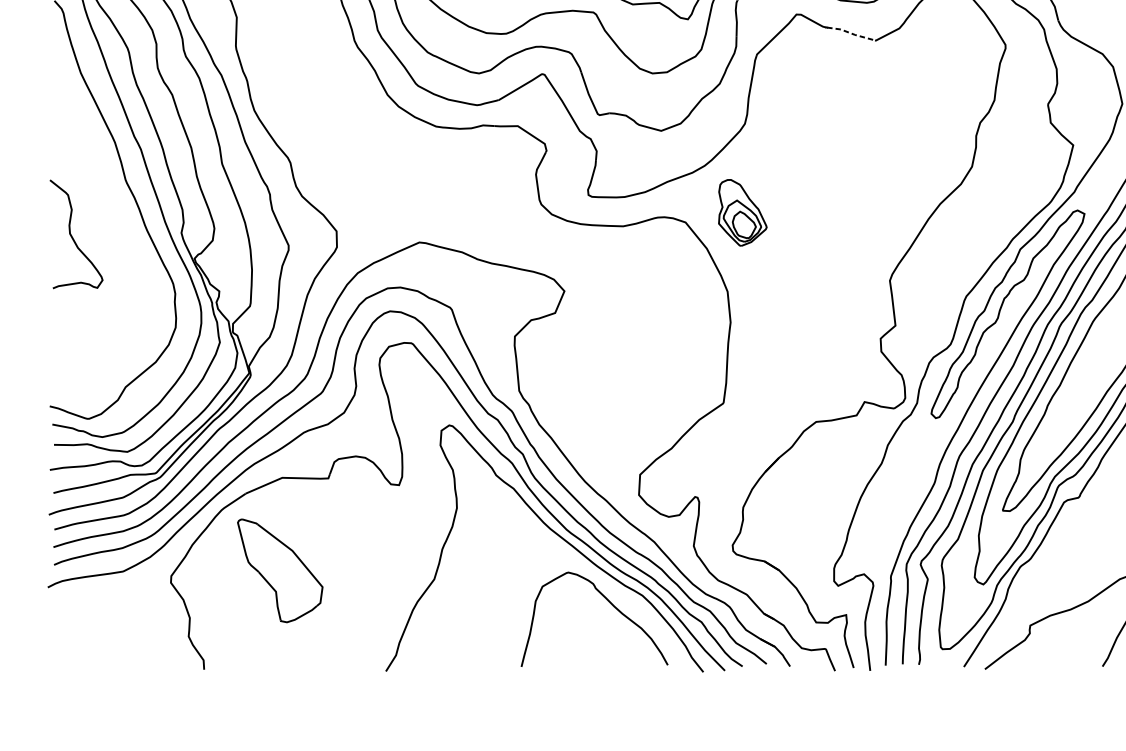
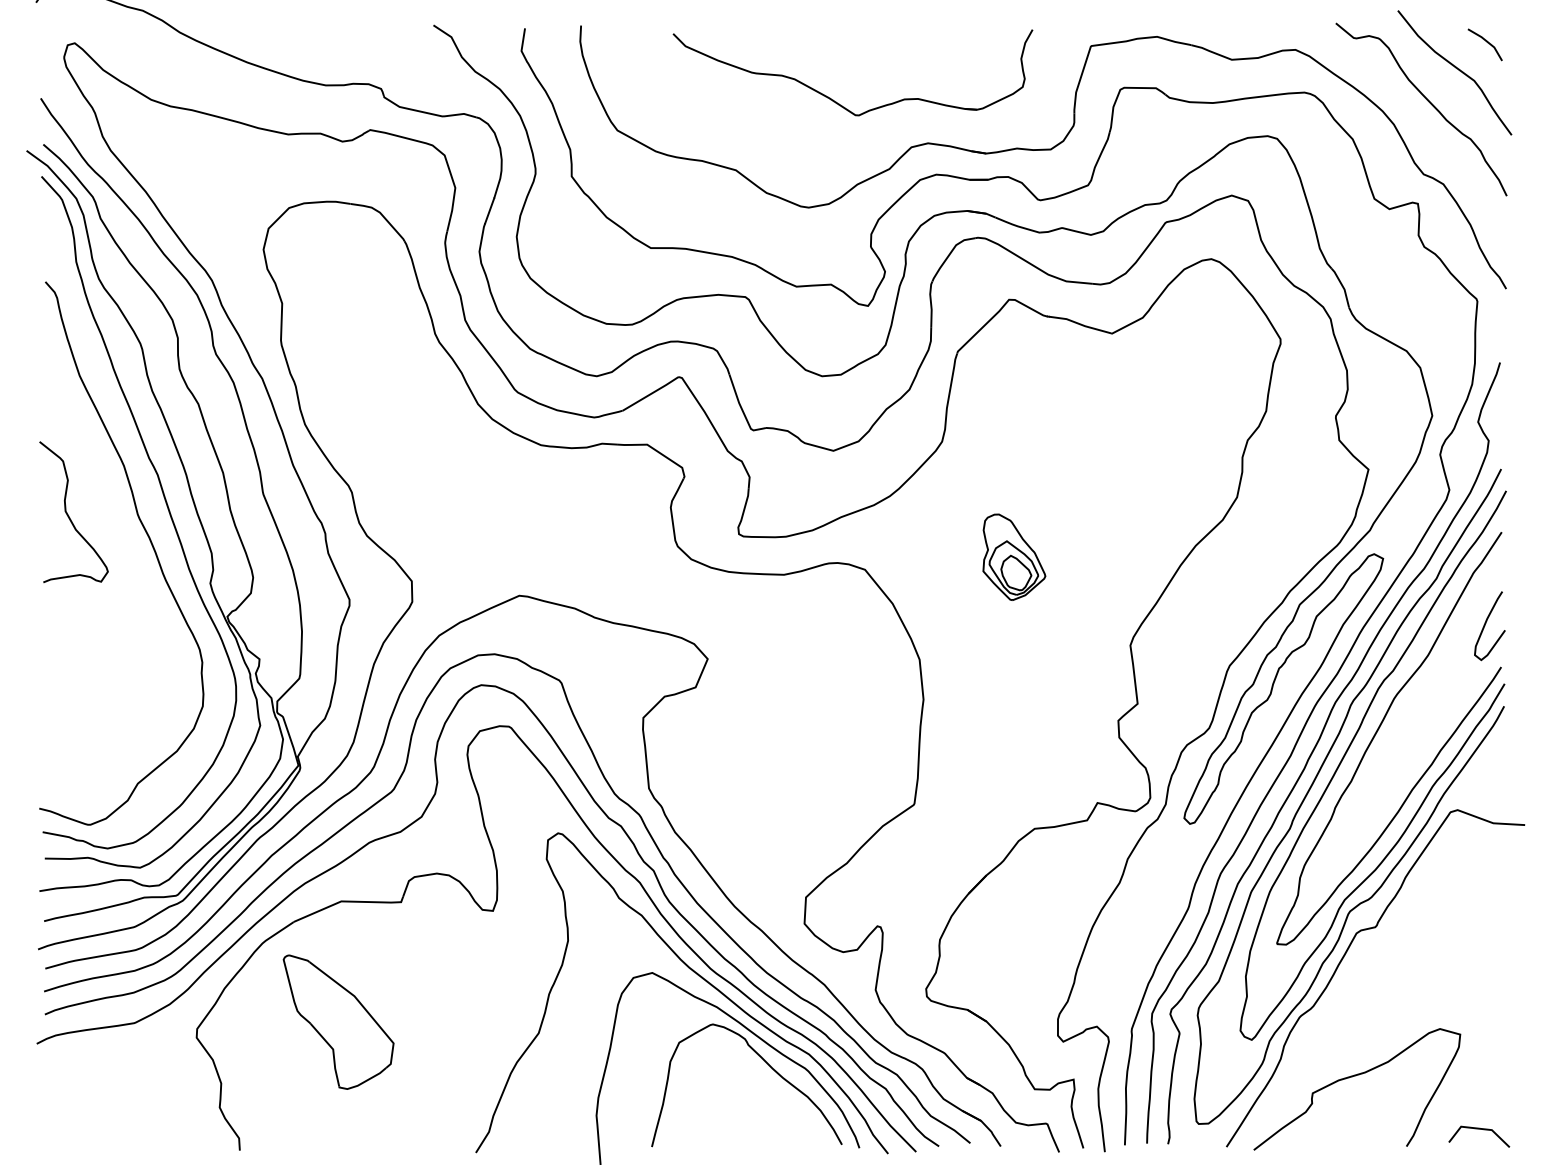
line: (851, 33) -> (1080, 324), dashed -> solid
part: (742, 212) -> (1014, 556), moved
curve: (72, 236) -> (68, 514), moved
curve: (598, 579) -> (751, 1033), added

